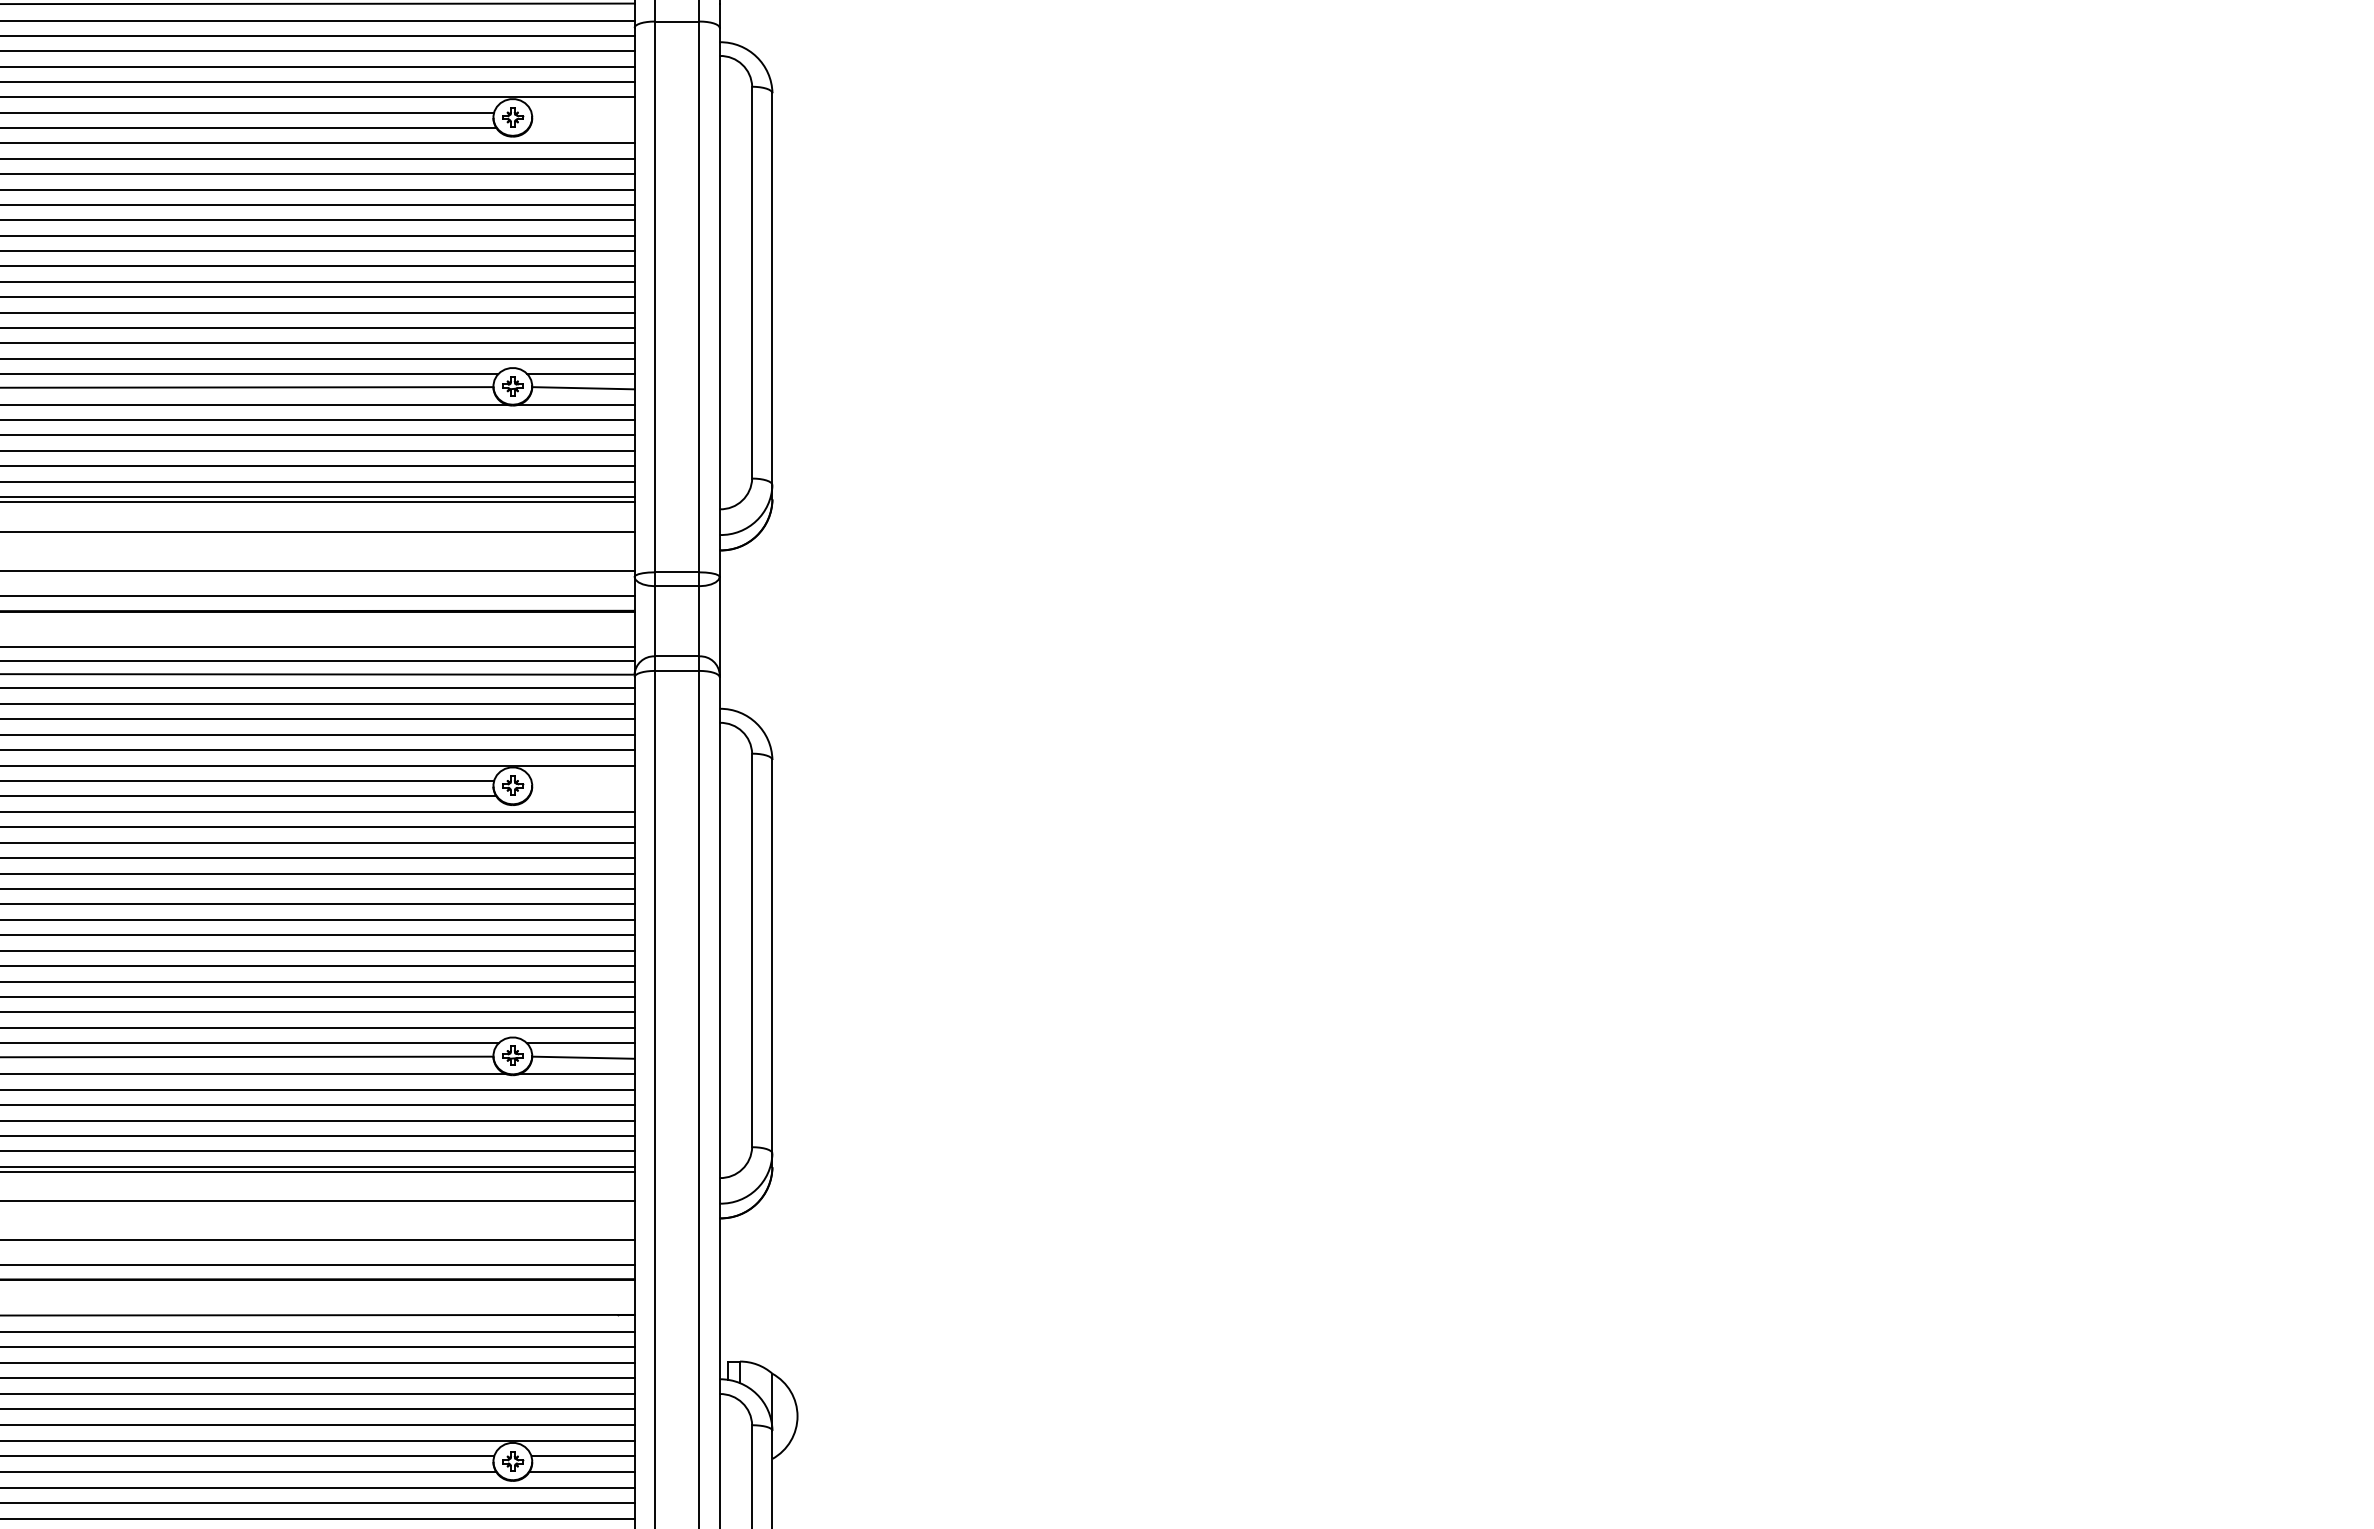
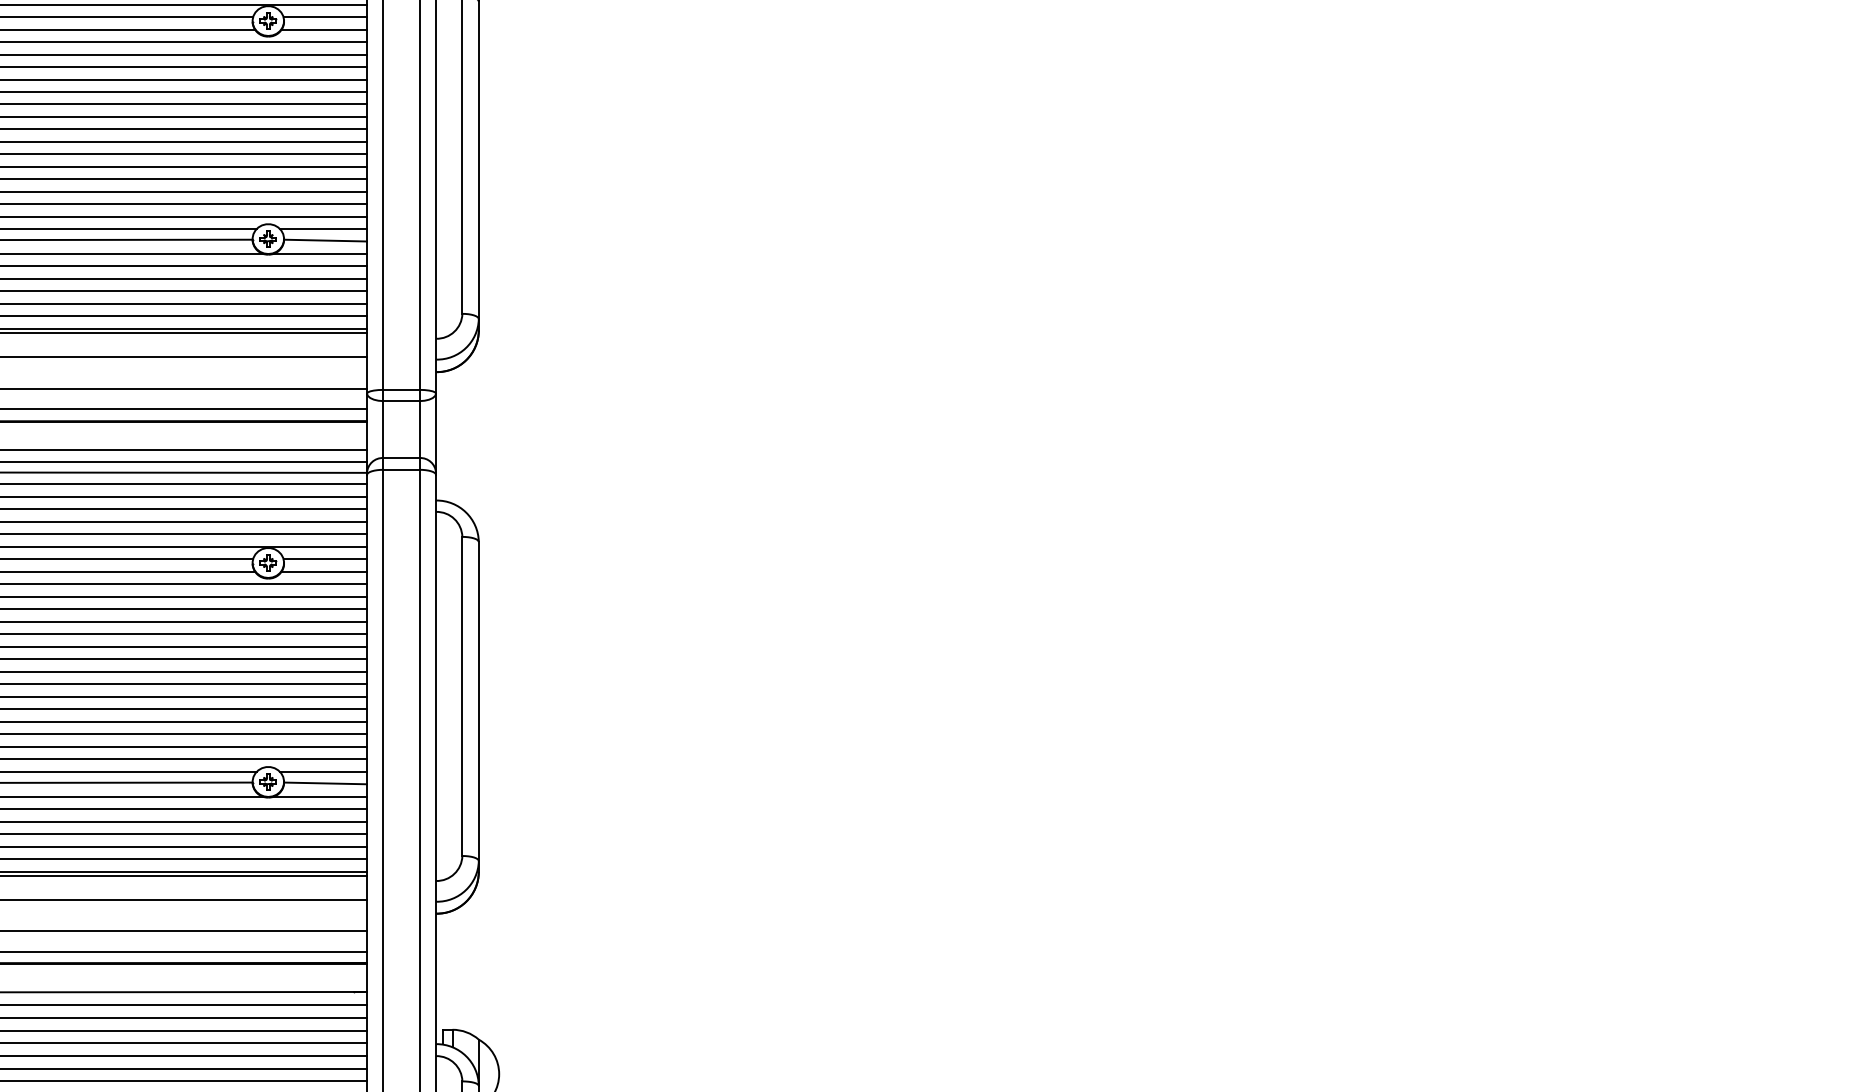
line: (582, 112) -> (324, 17), added
line: (581, 128) -> (324, 30), added
line: (582, 781) -> (324, 559), added
line: (581, 796) -> (324, 571), added

